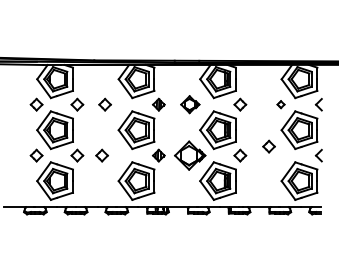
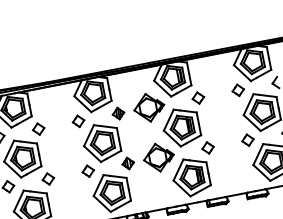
part: (104, 104) -> (77, 121), moved
part: (190, 104) -> (149, 107), size x1.67
part: (280, 104) -> (237, 90), size x1.67
part: (268, 146) -> (247, 140), moved
part: (101, 155) -> (87, 171), moved

